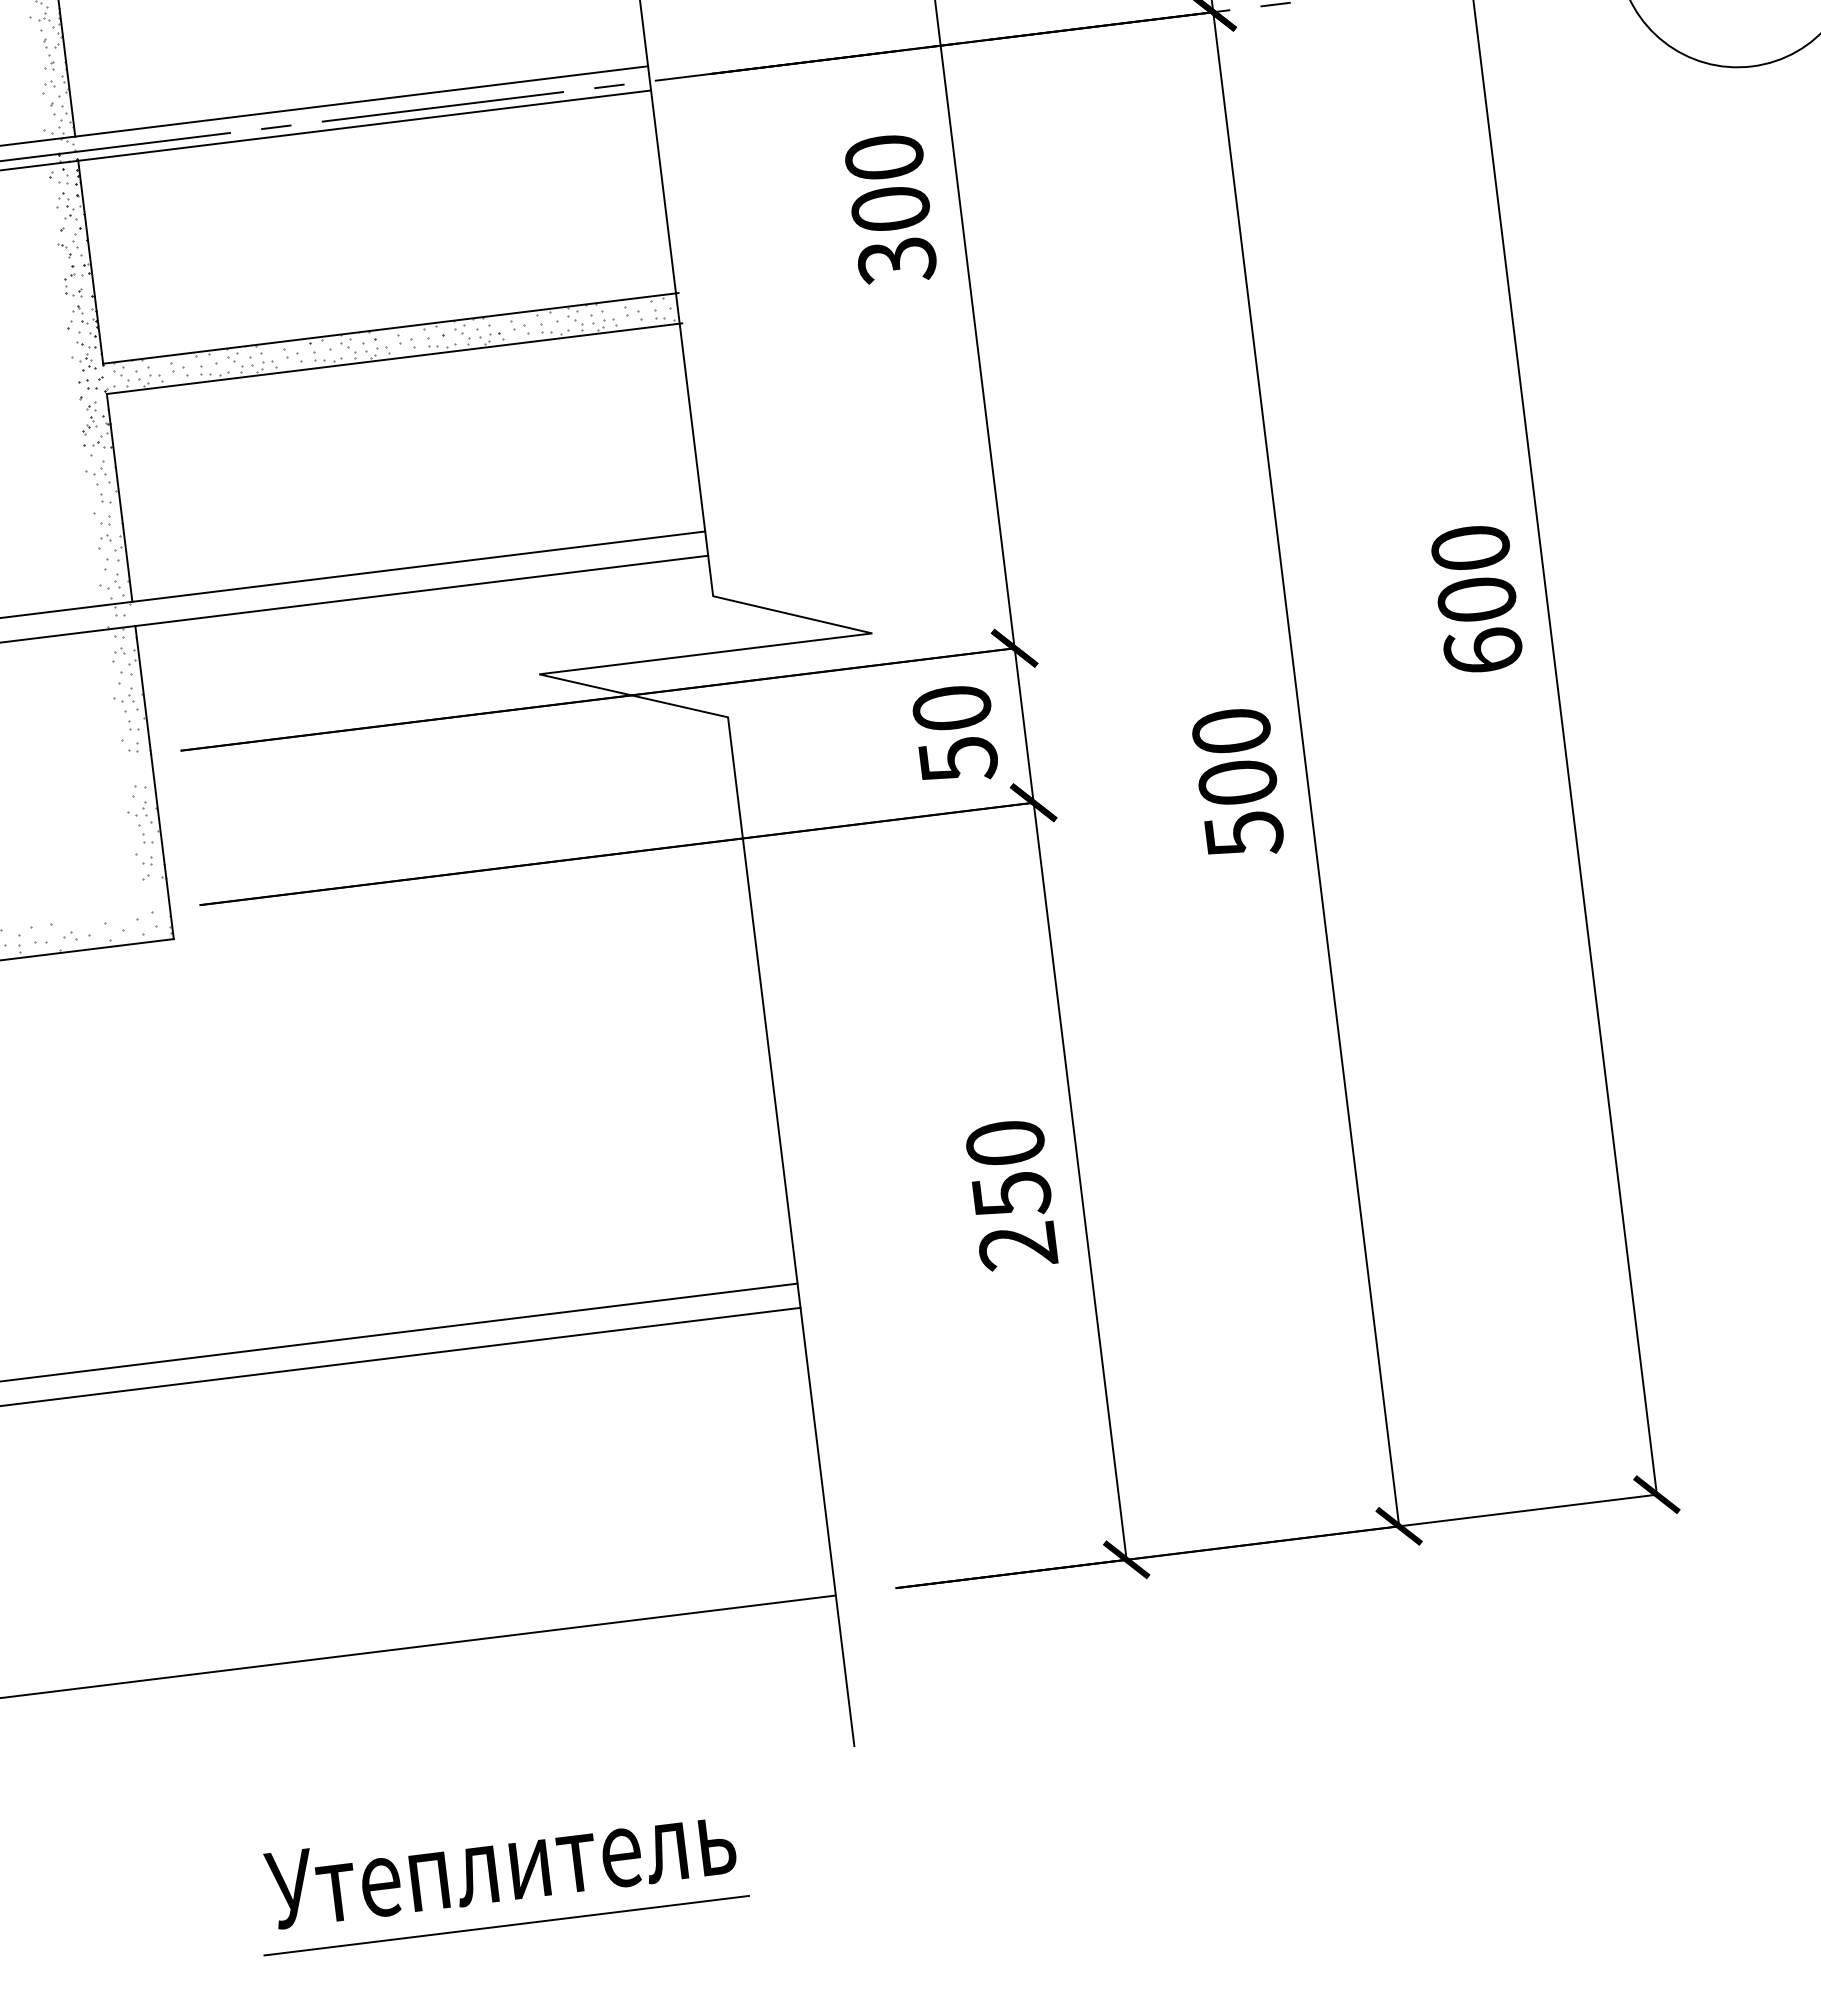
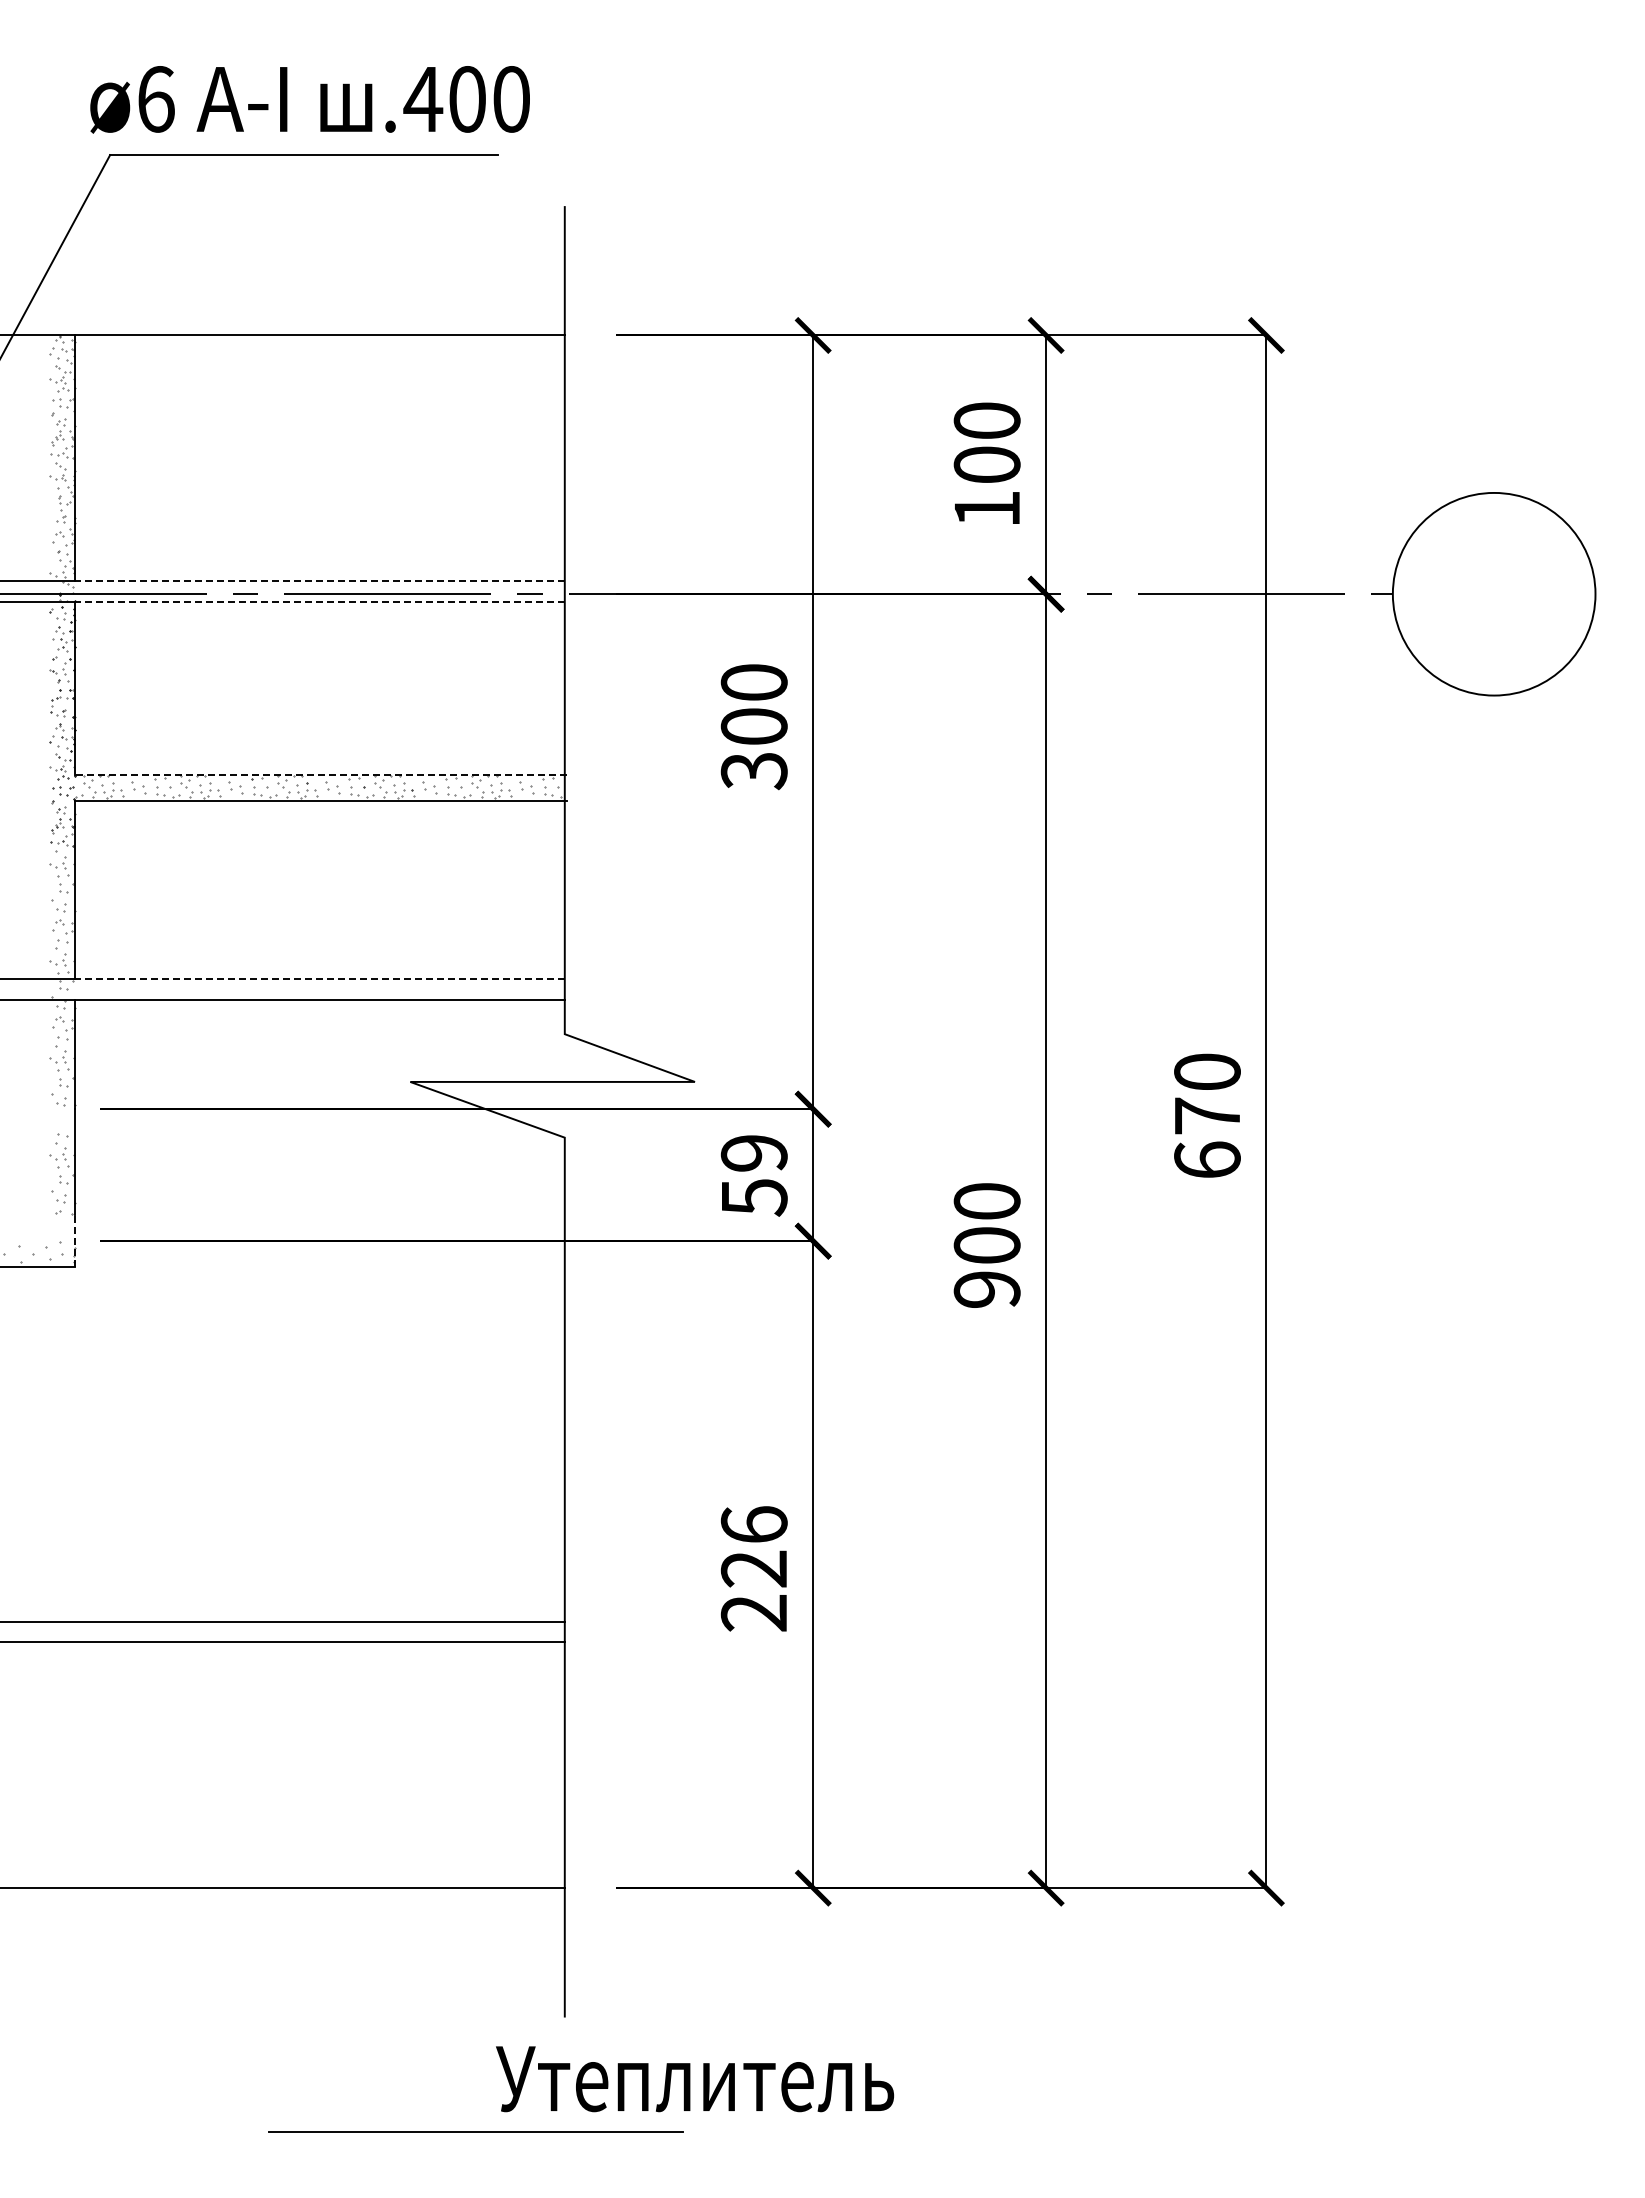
line: (362, 101) -> (320, 581), solid -> dashed
line: (365, 126) -> (320, 602), solid -> dashed
line: (391, 328) -> (321, 775), solid -> dashed
line: (419, 566) -> (320, 978), solid -> dashed
text: (1476, 599) -> (1207, 1115), 600 -> 670
text: (951, 708) -> (753, 1153), 50 -> 59
text: (1243, 835) -> (986, 1290), 500 -> 900
line: (170, 909) -> (75, 1241), solid -> dashed
text: (1007, 1169) -> (753, 1547), 250 -> 226
text: (501, 1863) -> (695, 2079), moved
line: (506, 1925) -> (475, 2131), moved

